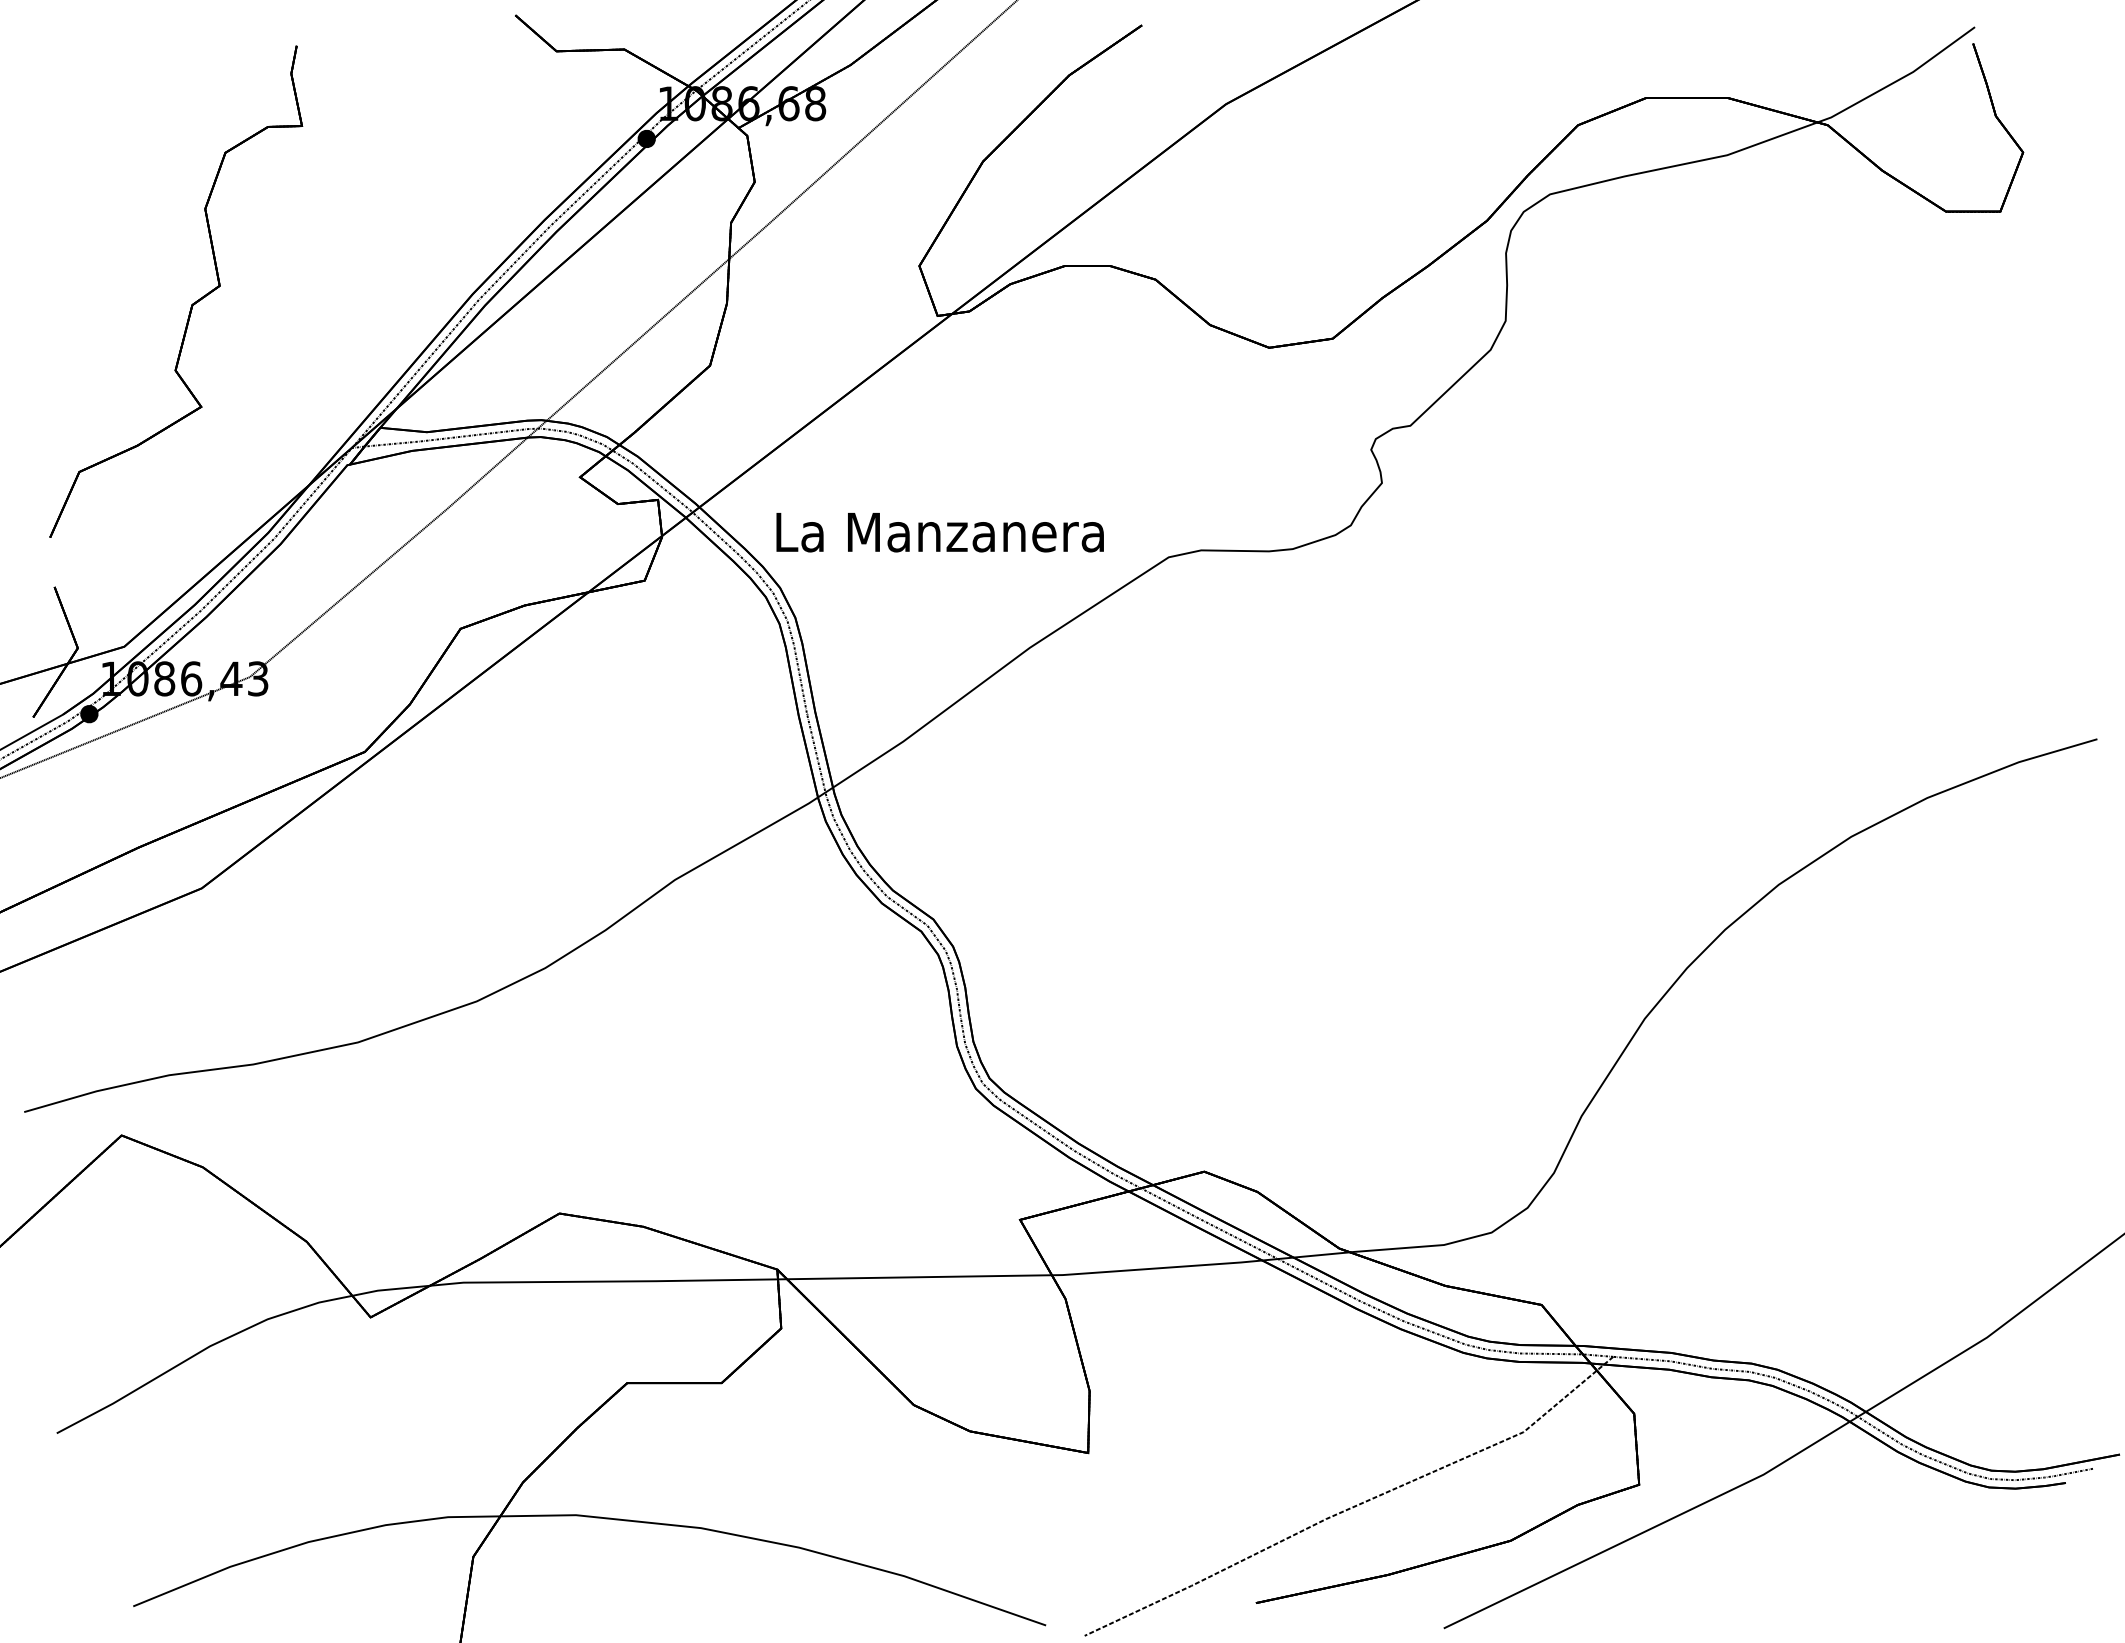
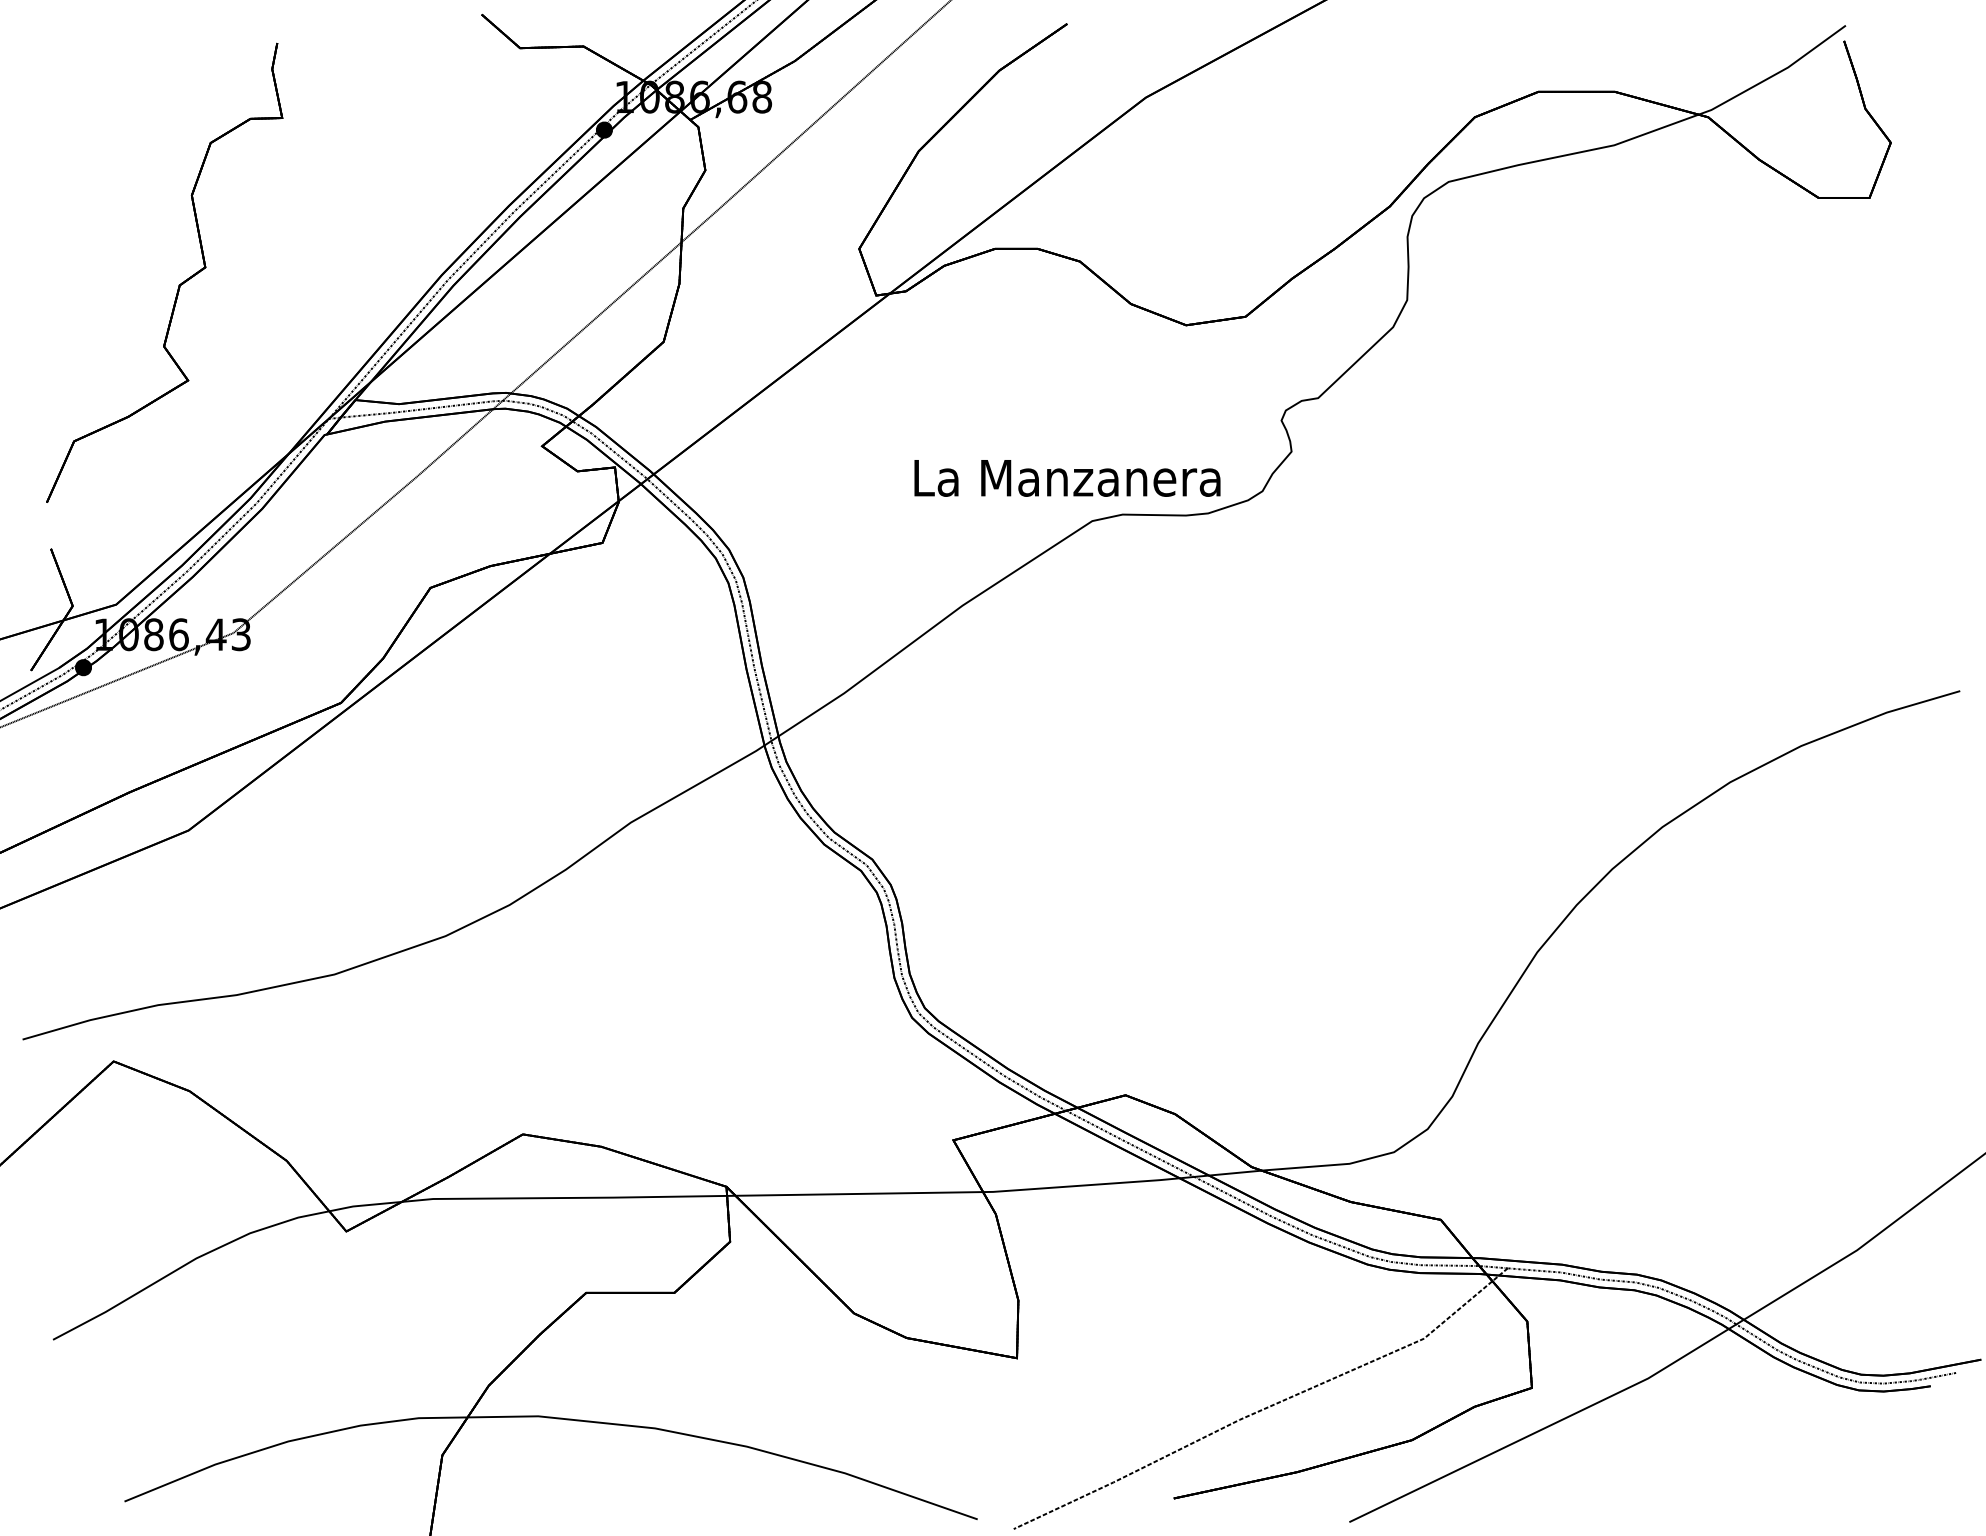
text: (939, 532) -> (1066, 478), moved

